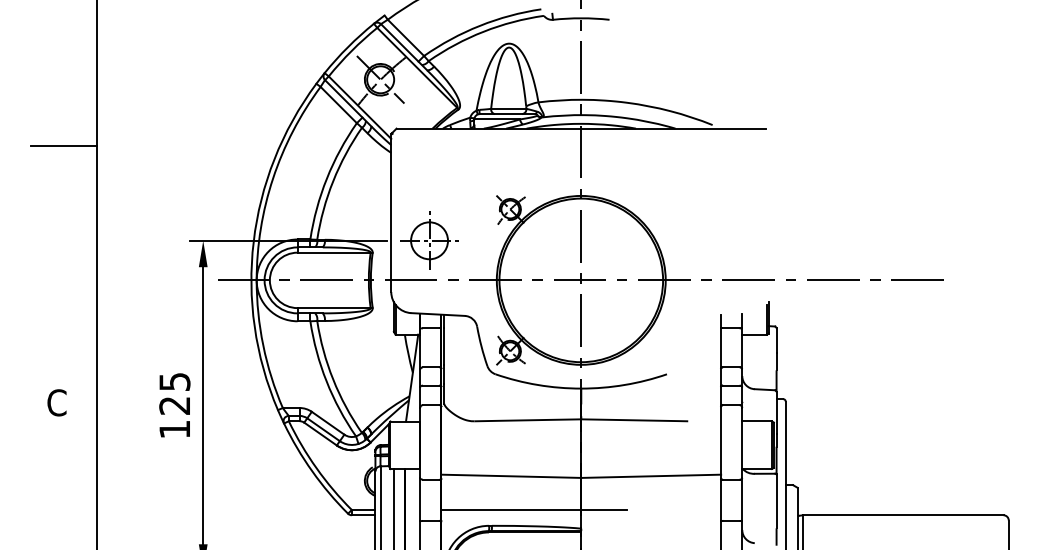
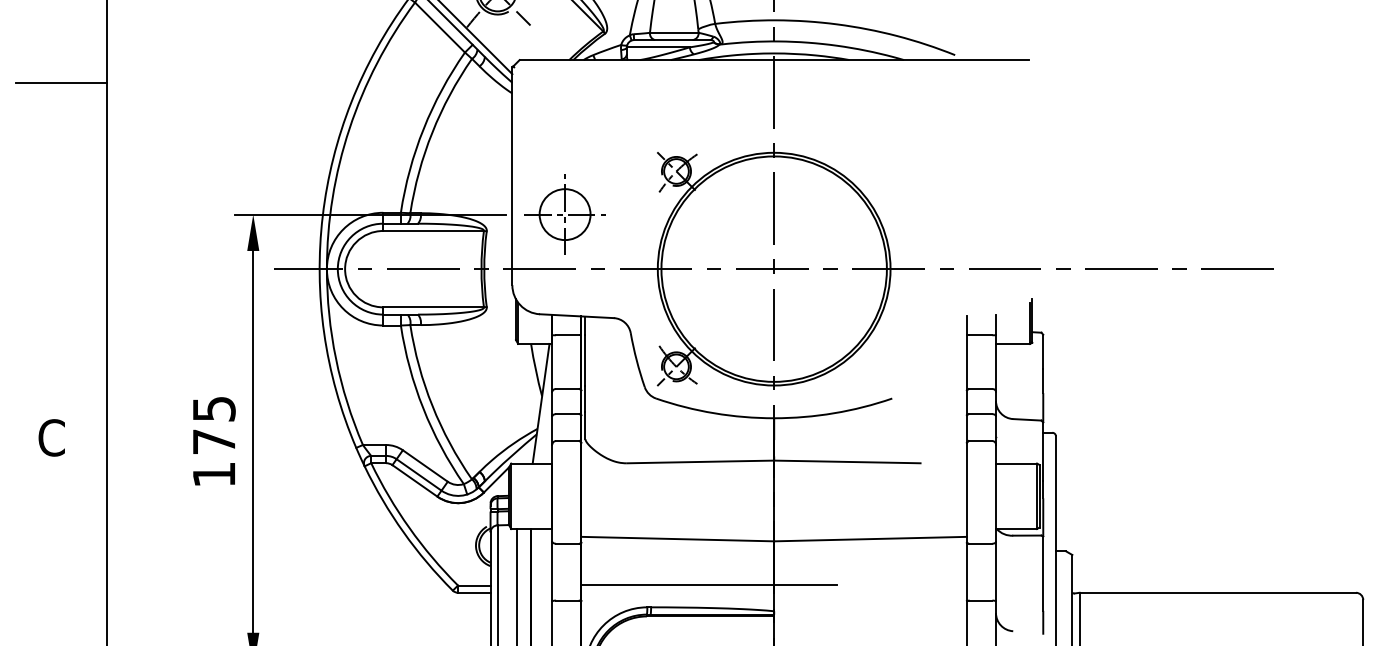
text: (174, 405) -> (213, 441), 125 -> 175

